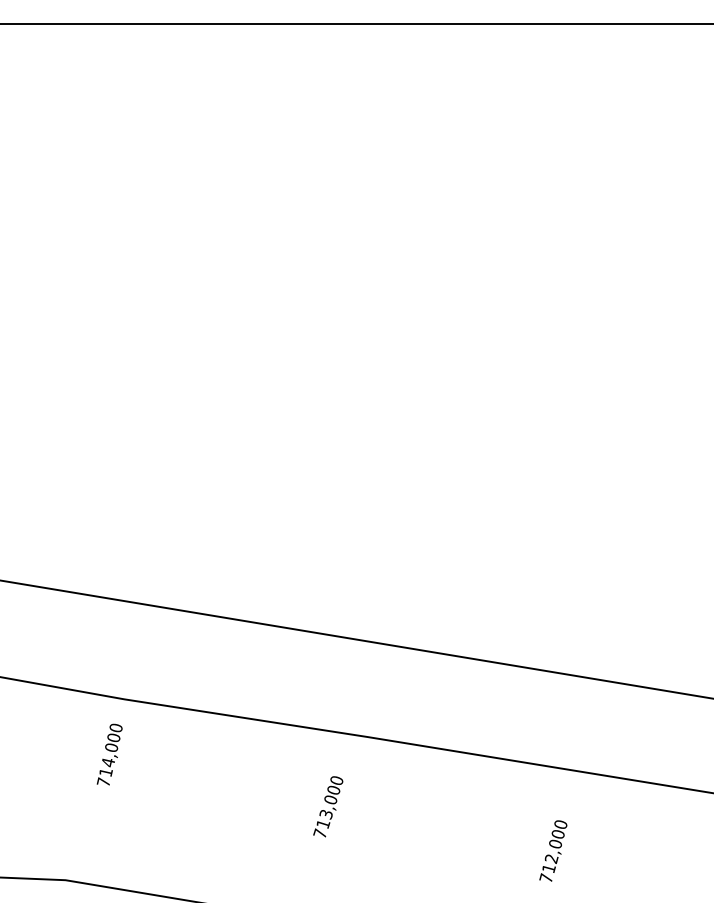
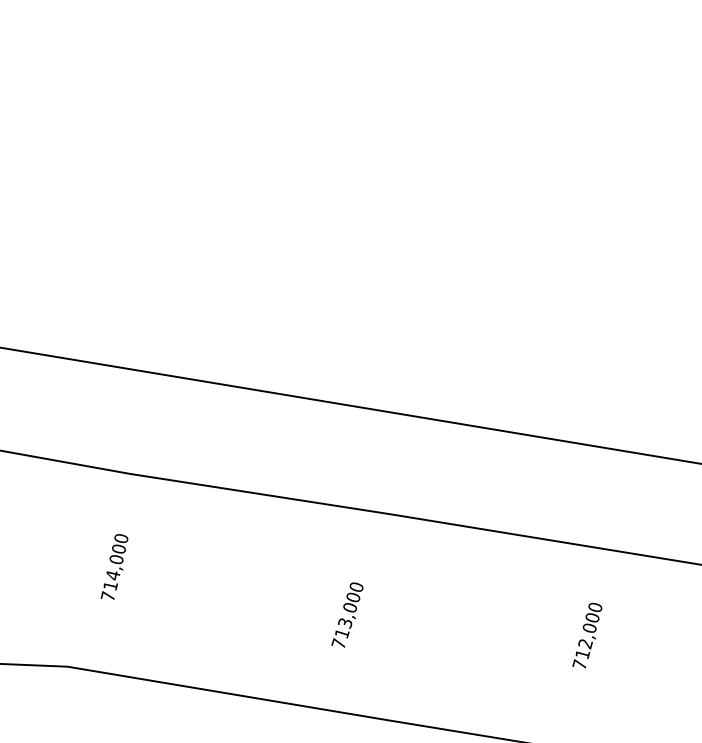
text: (109, 754) -> (114, 566), moved
text: (328, 806) -> (347, 614), moved

